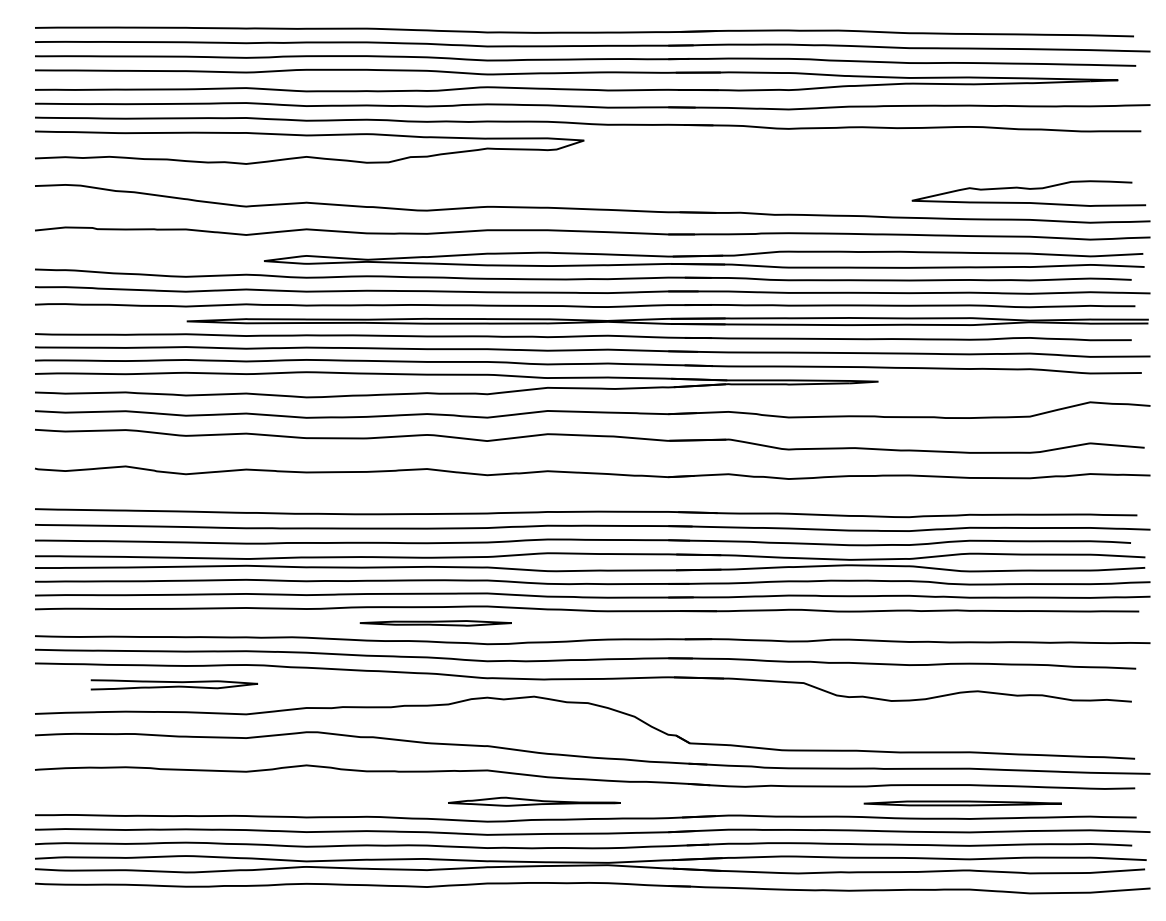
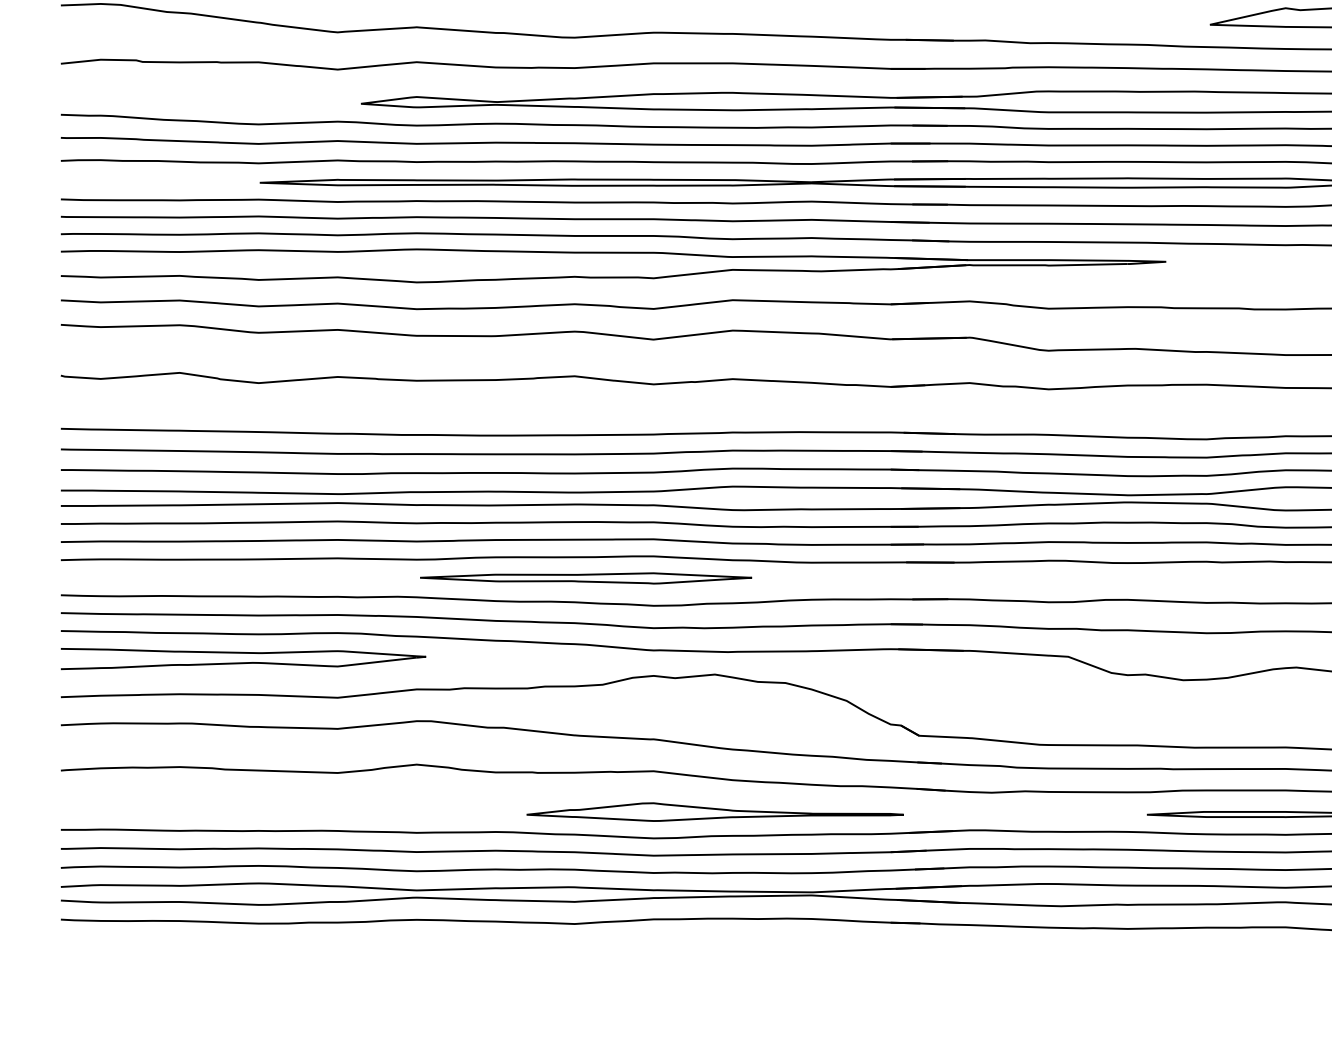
part: (435, 623) -> (585, 578), size x1.67
part: (174, 684) -> (243, 658), size x1.67
part: (534, 801) -> (715, 811), size x1.67

